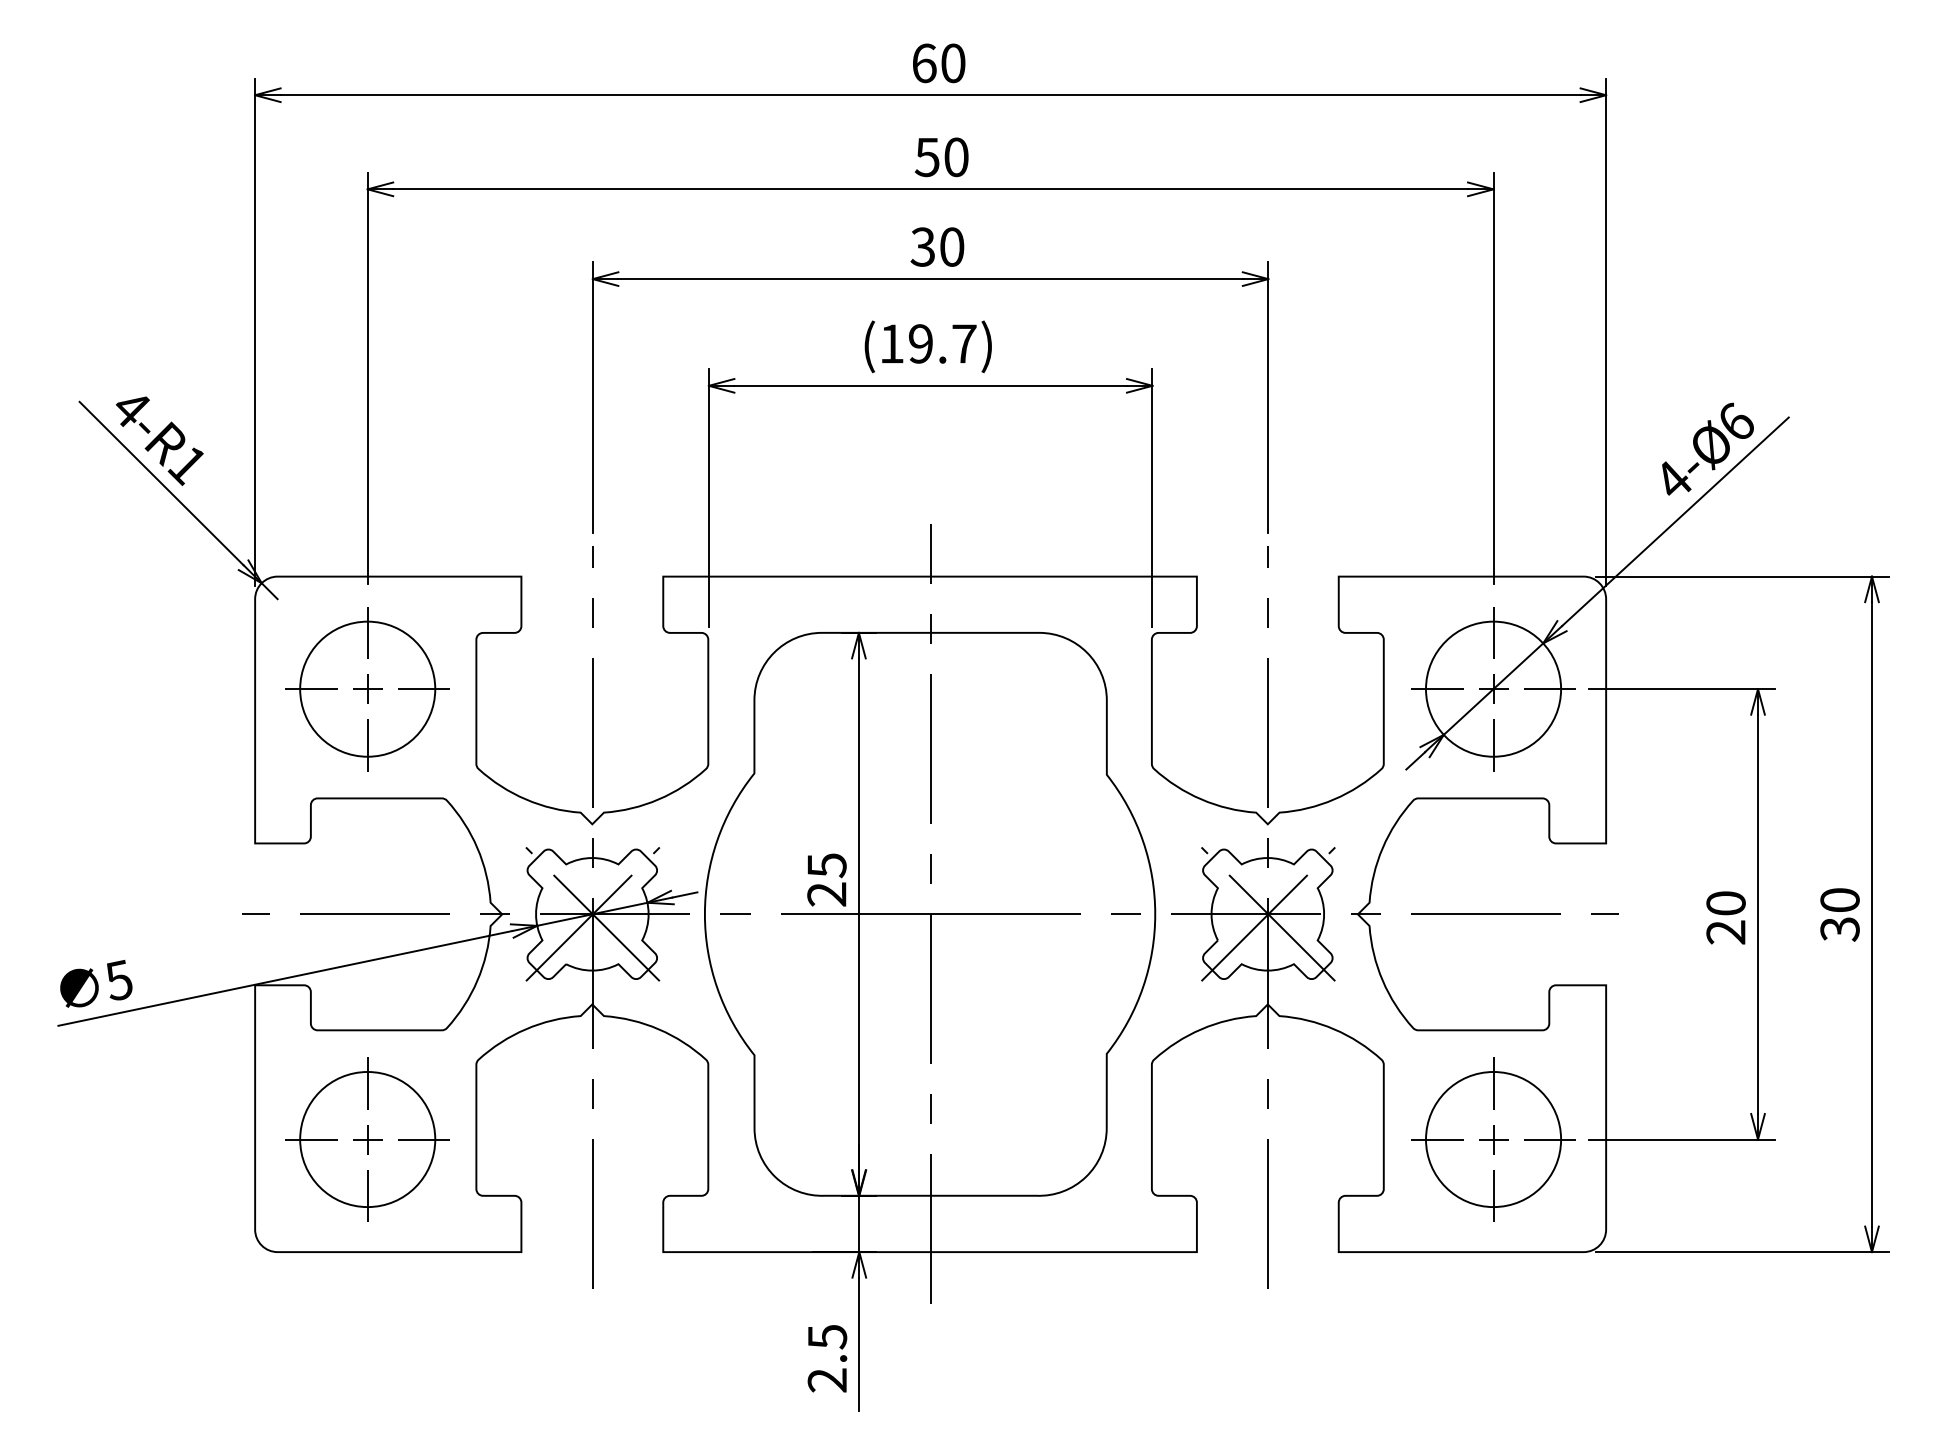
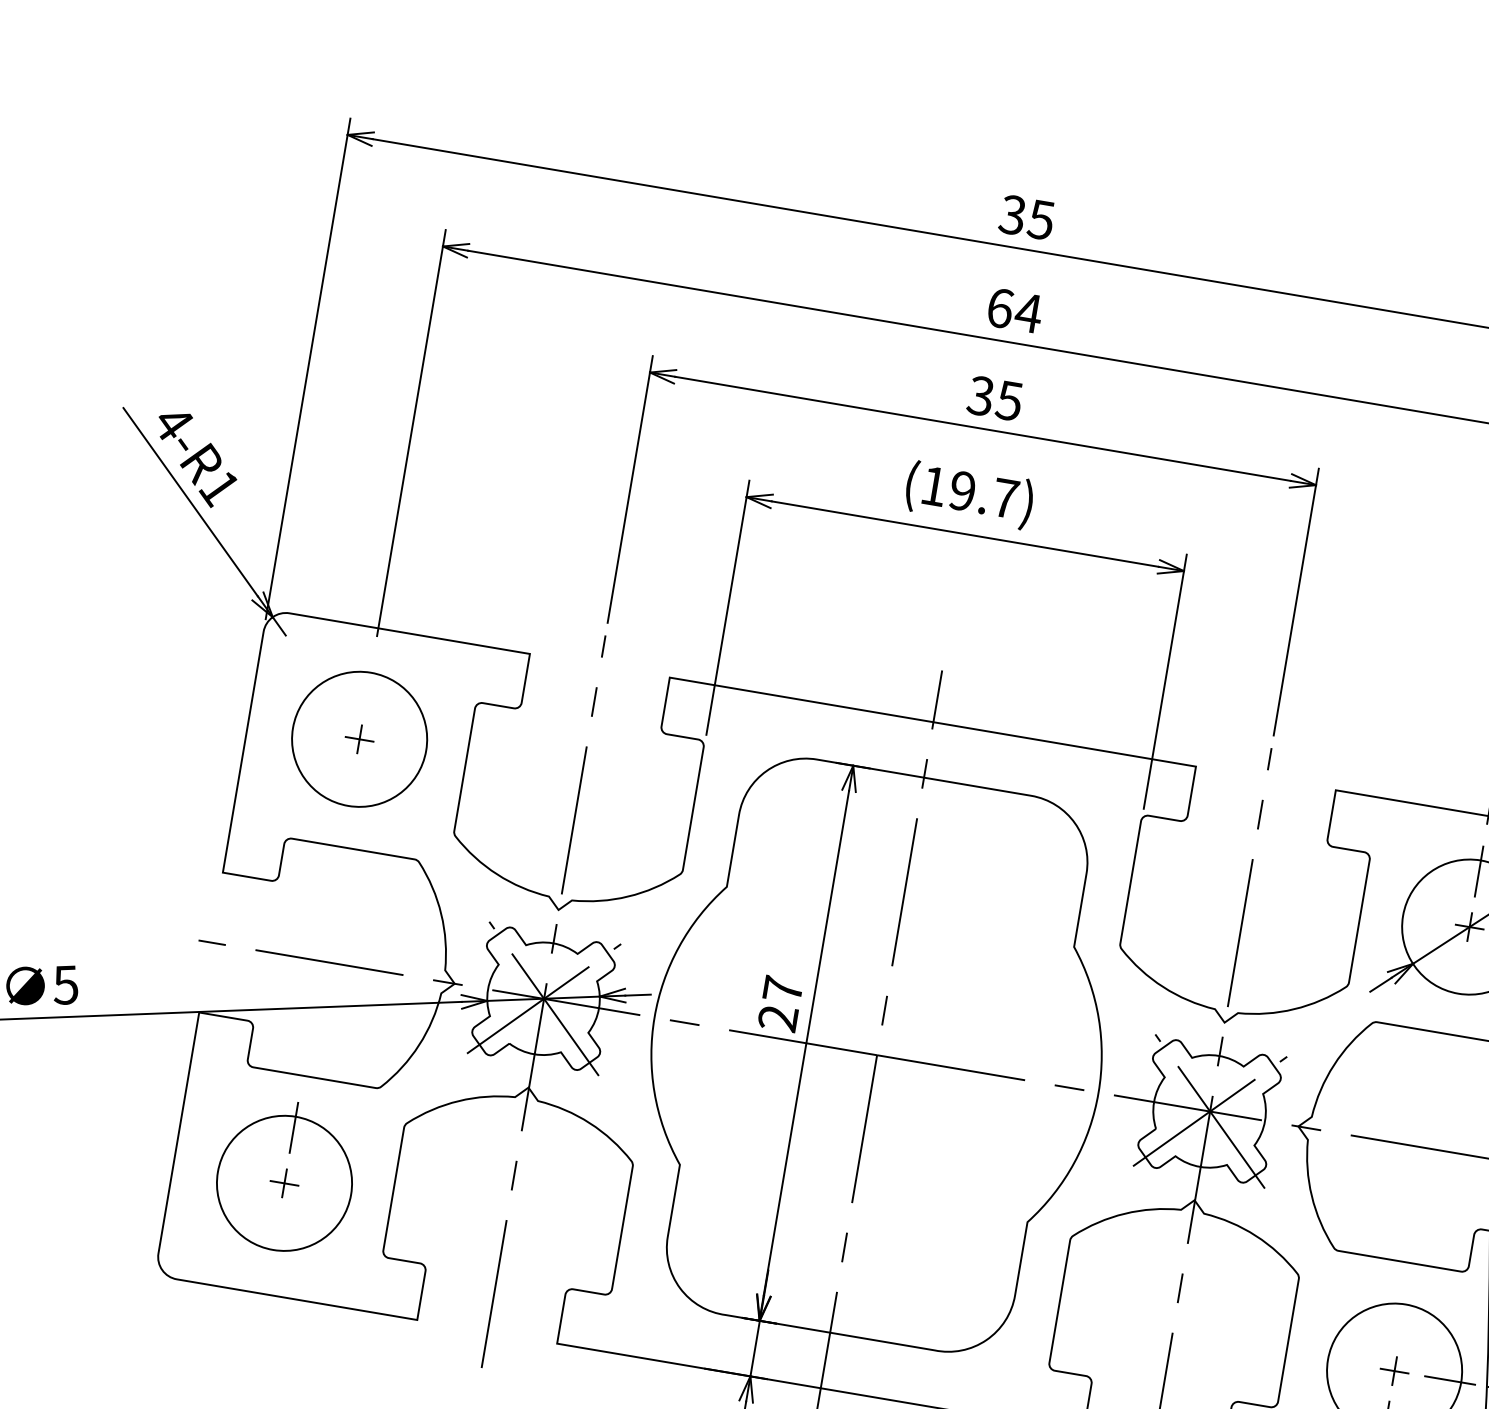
text: (938, 63) -> (1026, 217), 60 -> 35
text: (941, 157) -> (1014, 310), 50 -> 64
text: (951, 246) -> (1009, 400), 30 -> 35
line: (367, 632) -> (368, 683), removed
line: (311, 689) -> (304, 730), removed
line: (423, 689) -> (414, 748), removed
line: (1436, 689) -> (1413, 917), removed
line: (367, 745) -> (350, 794), removed
line: (1493, 745) -> (1460, 982), removed
text: (826, 865) -> (782, 989), 25 -> 27
line: (1493, 1082) -> (1404, 1314), removed
line: (311, 1139) -> (229, 1173), removed
line: (423, 1139) -> (339, 1192), removed
line: (1436, 1139) -> (1338, 1361), removed
line: (367, 1195) -> (274, 1238), removed

